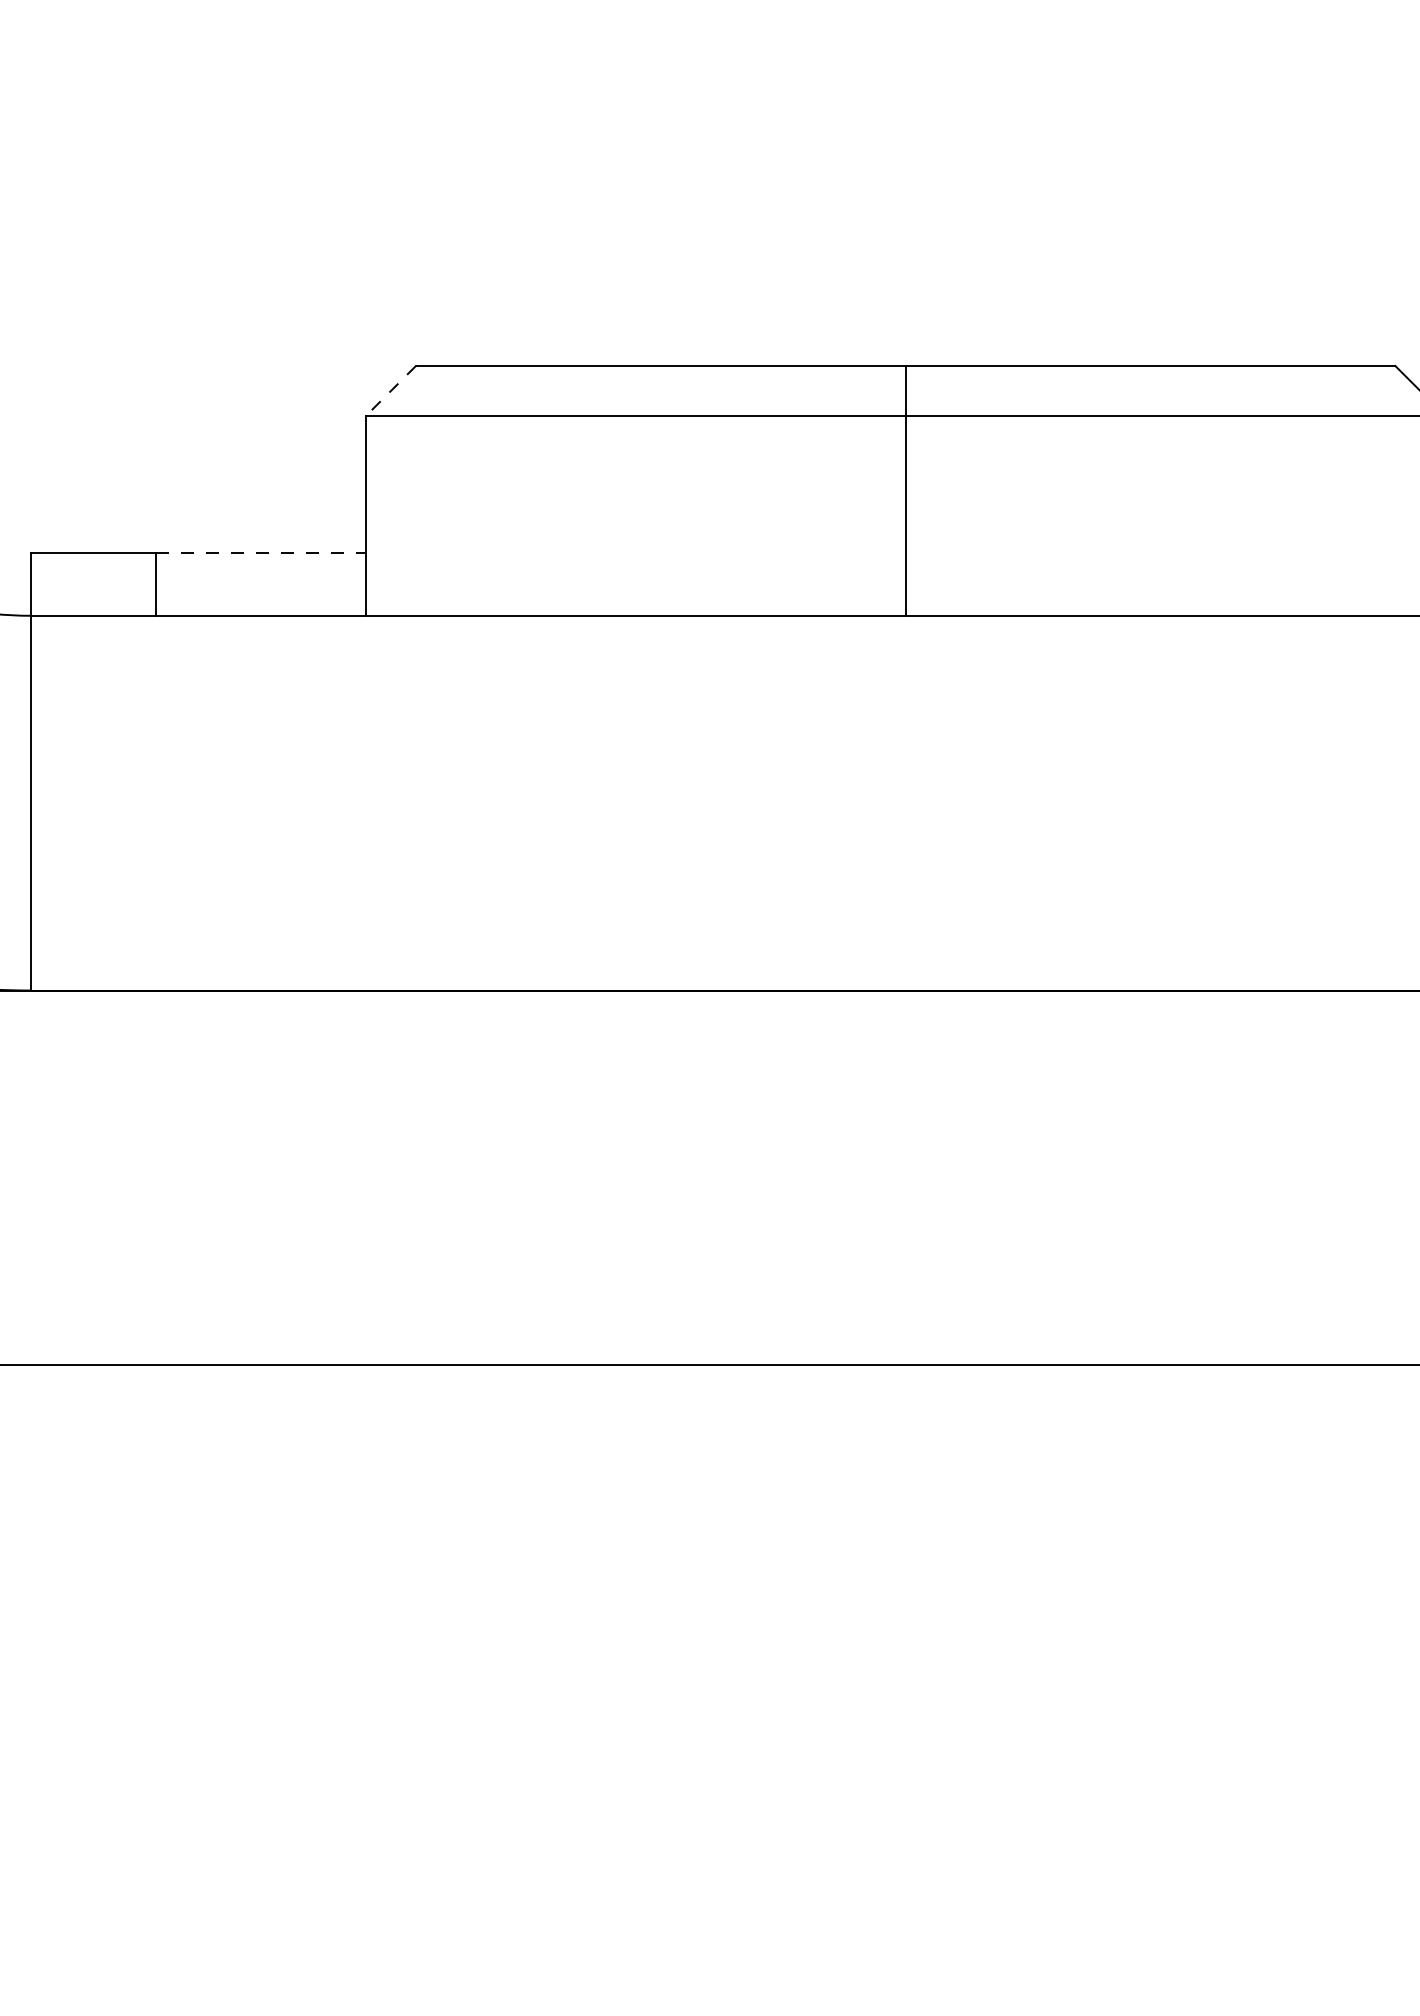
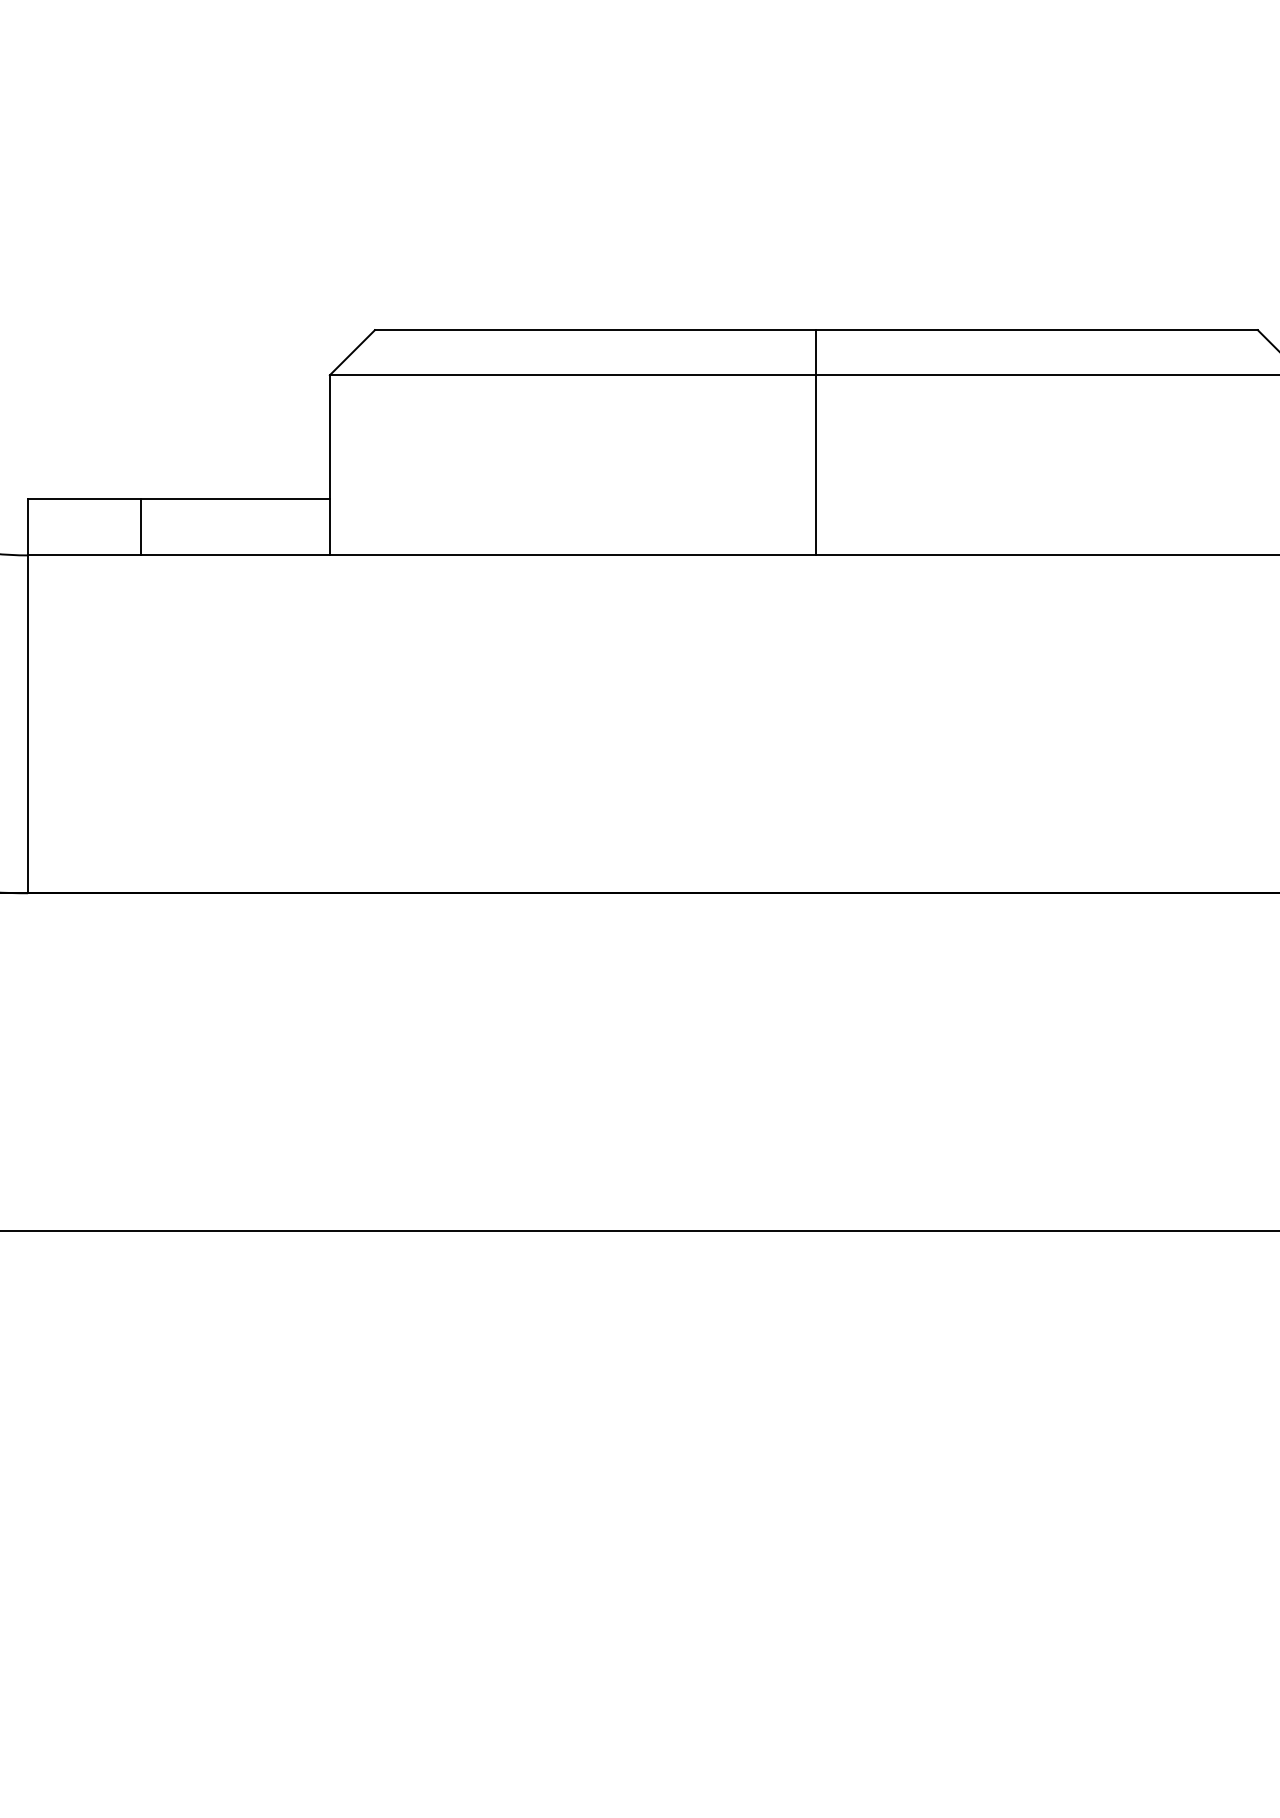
line: (391, 390) -> (352, 352), dashed -> solid
line: (261, 553) -> (235, 499), dashed -> solid

